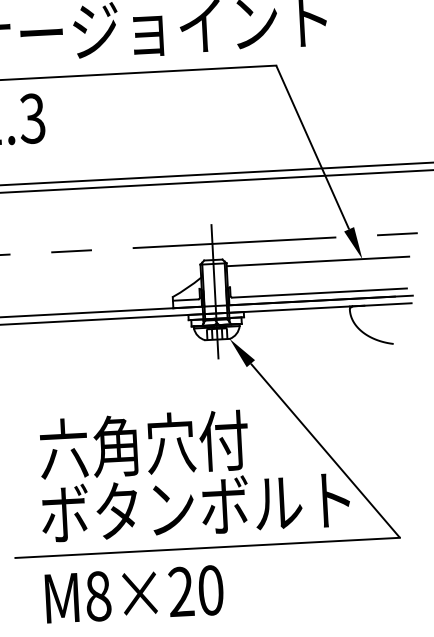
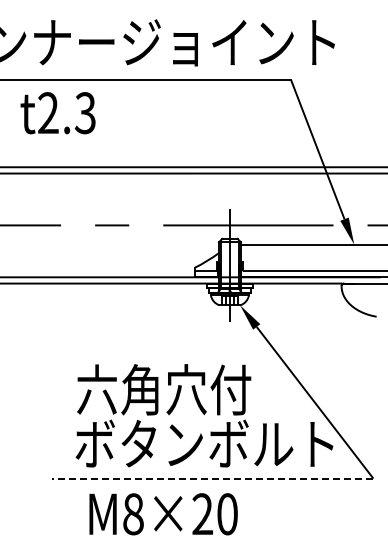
line: (207, 547) -> (212, 478), solid -> dashed
text: (134, 594) -> (163, 514), moved

